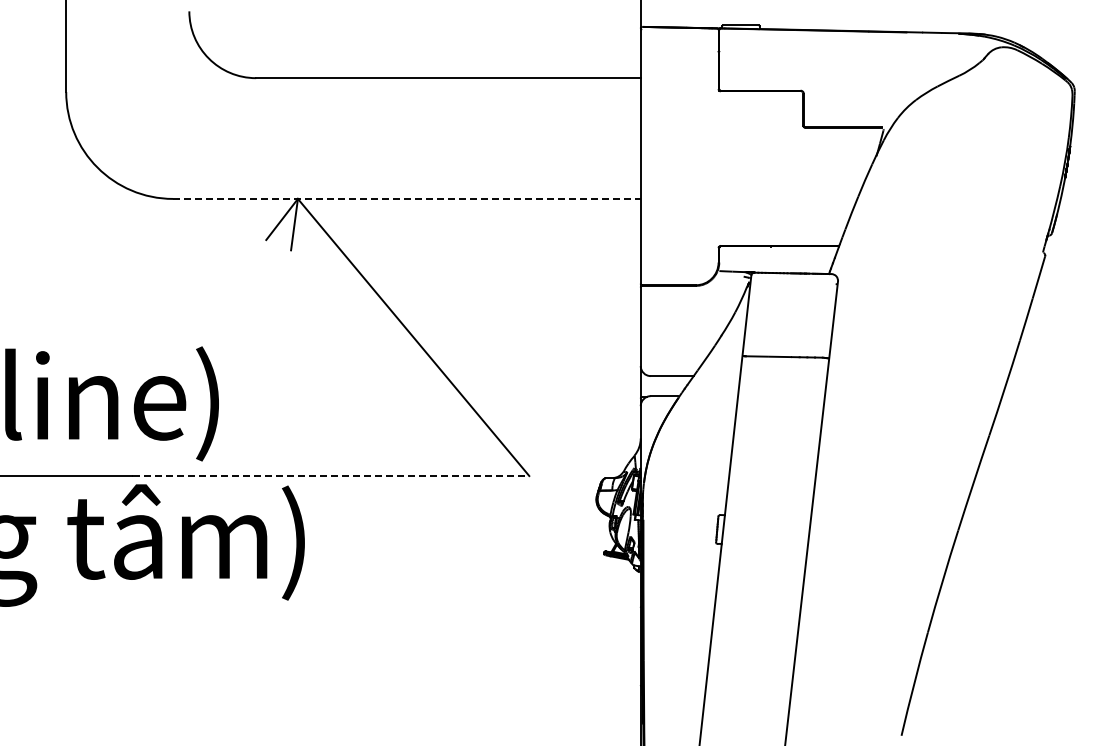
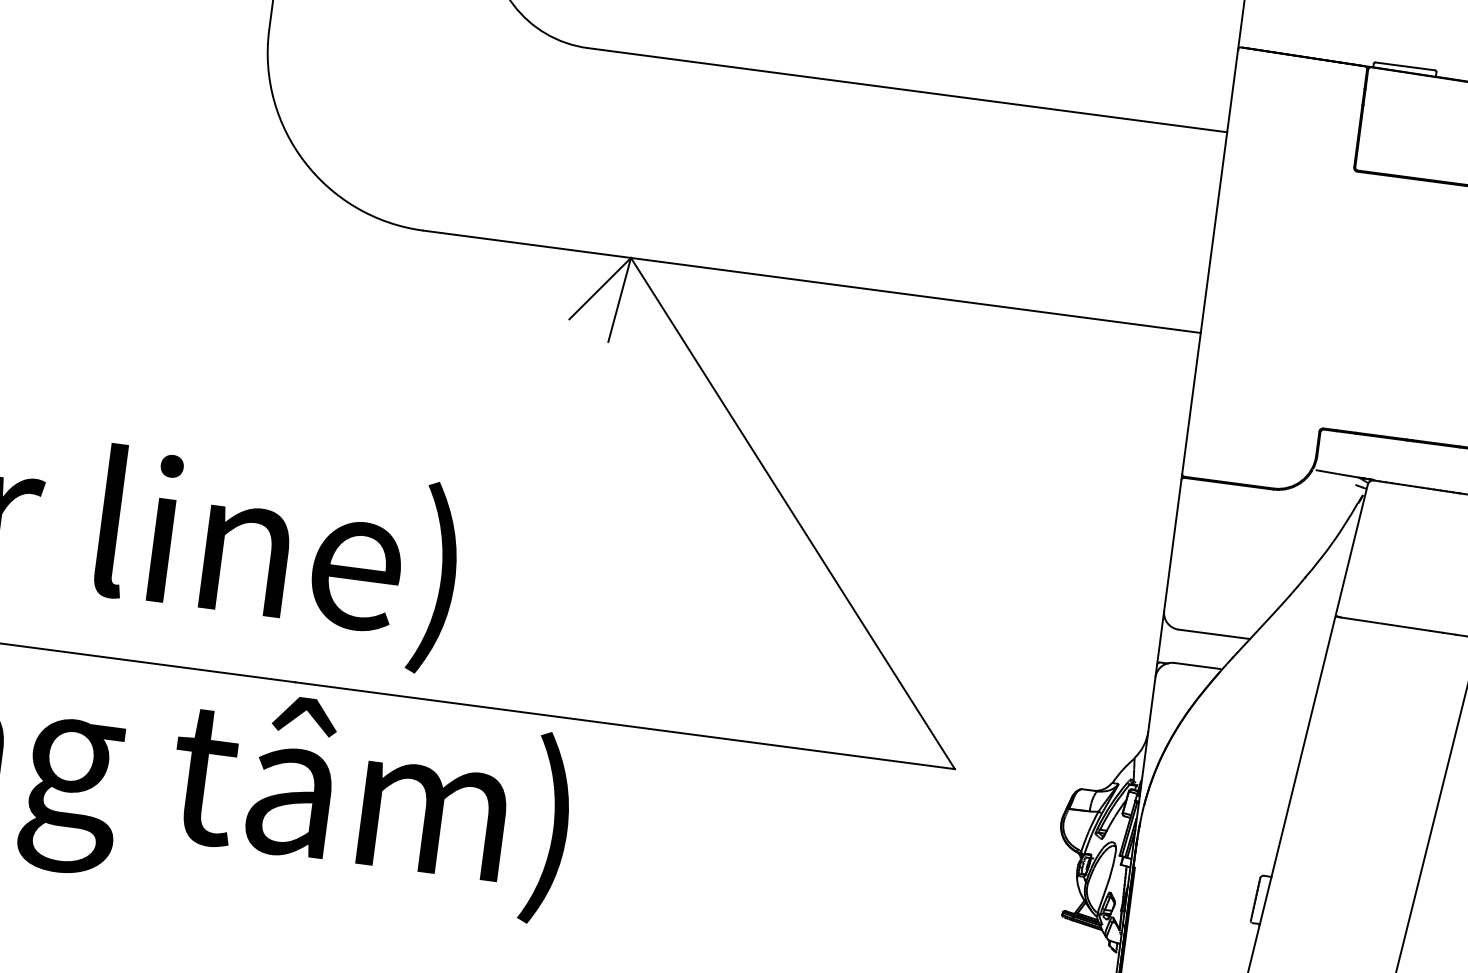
line: (406, 198) -> (811, 280), dashed -> solid
line: (331, 476) -> (626, 726), dashed -> solid

